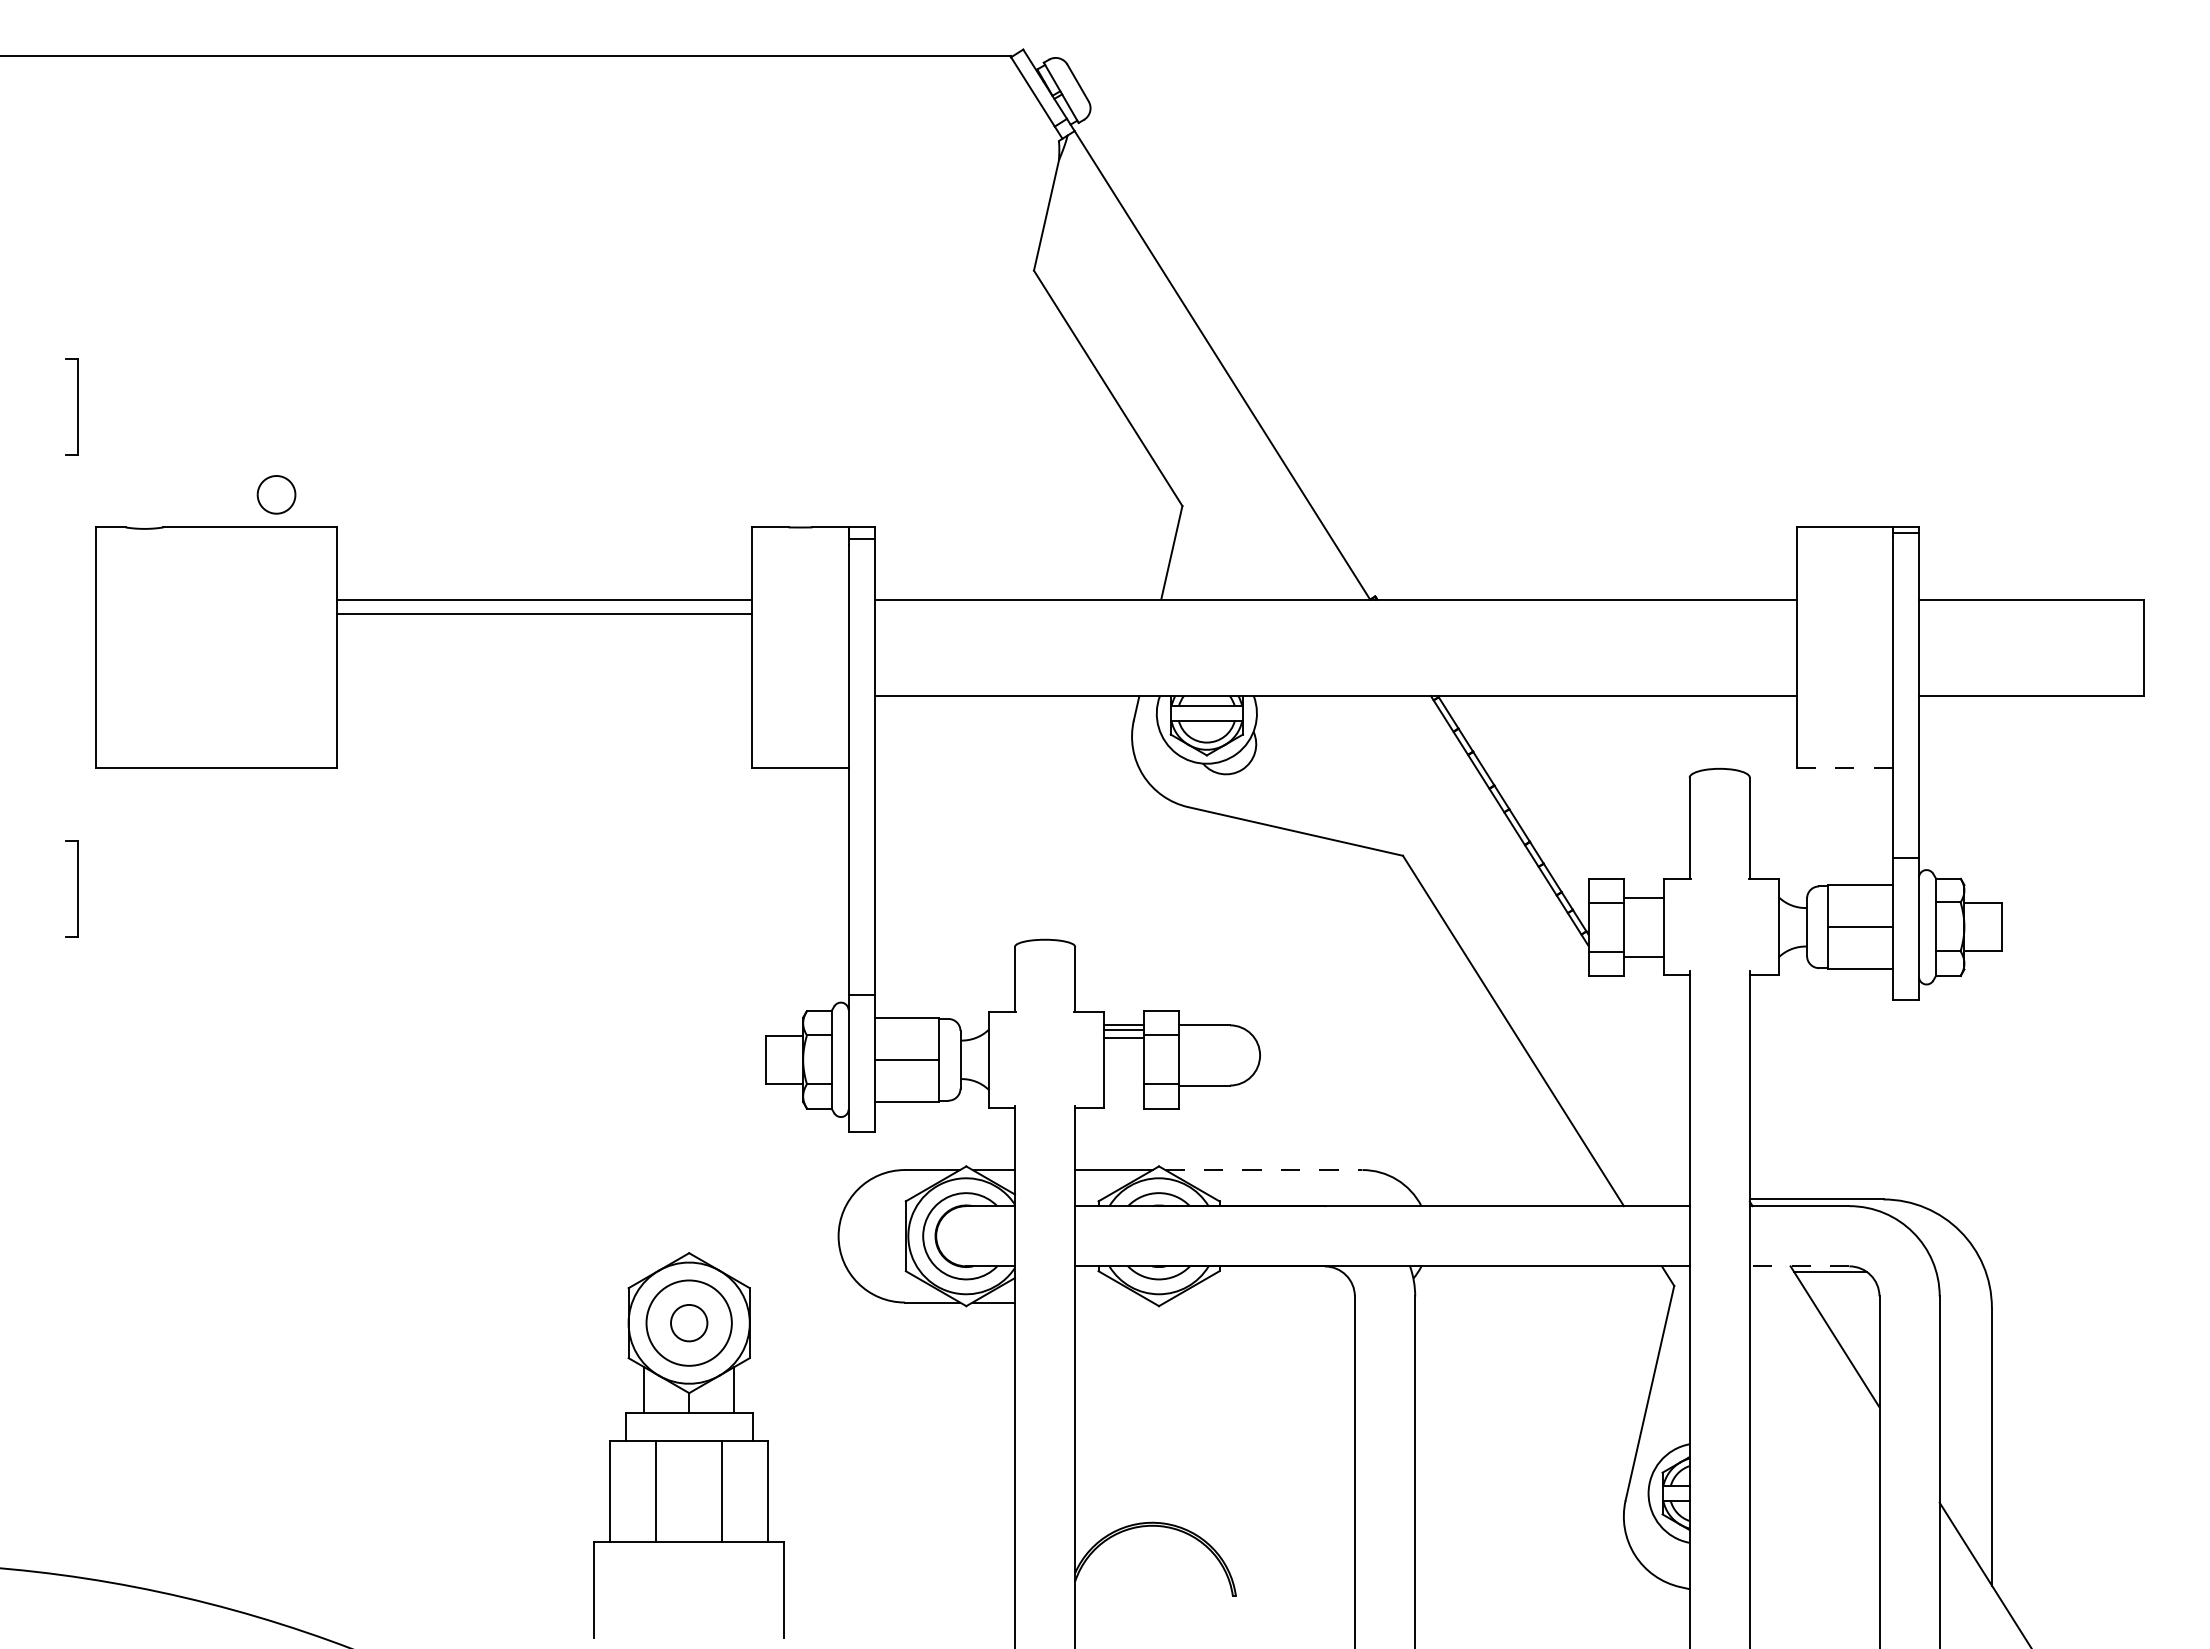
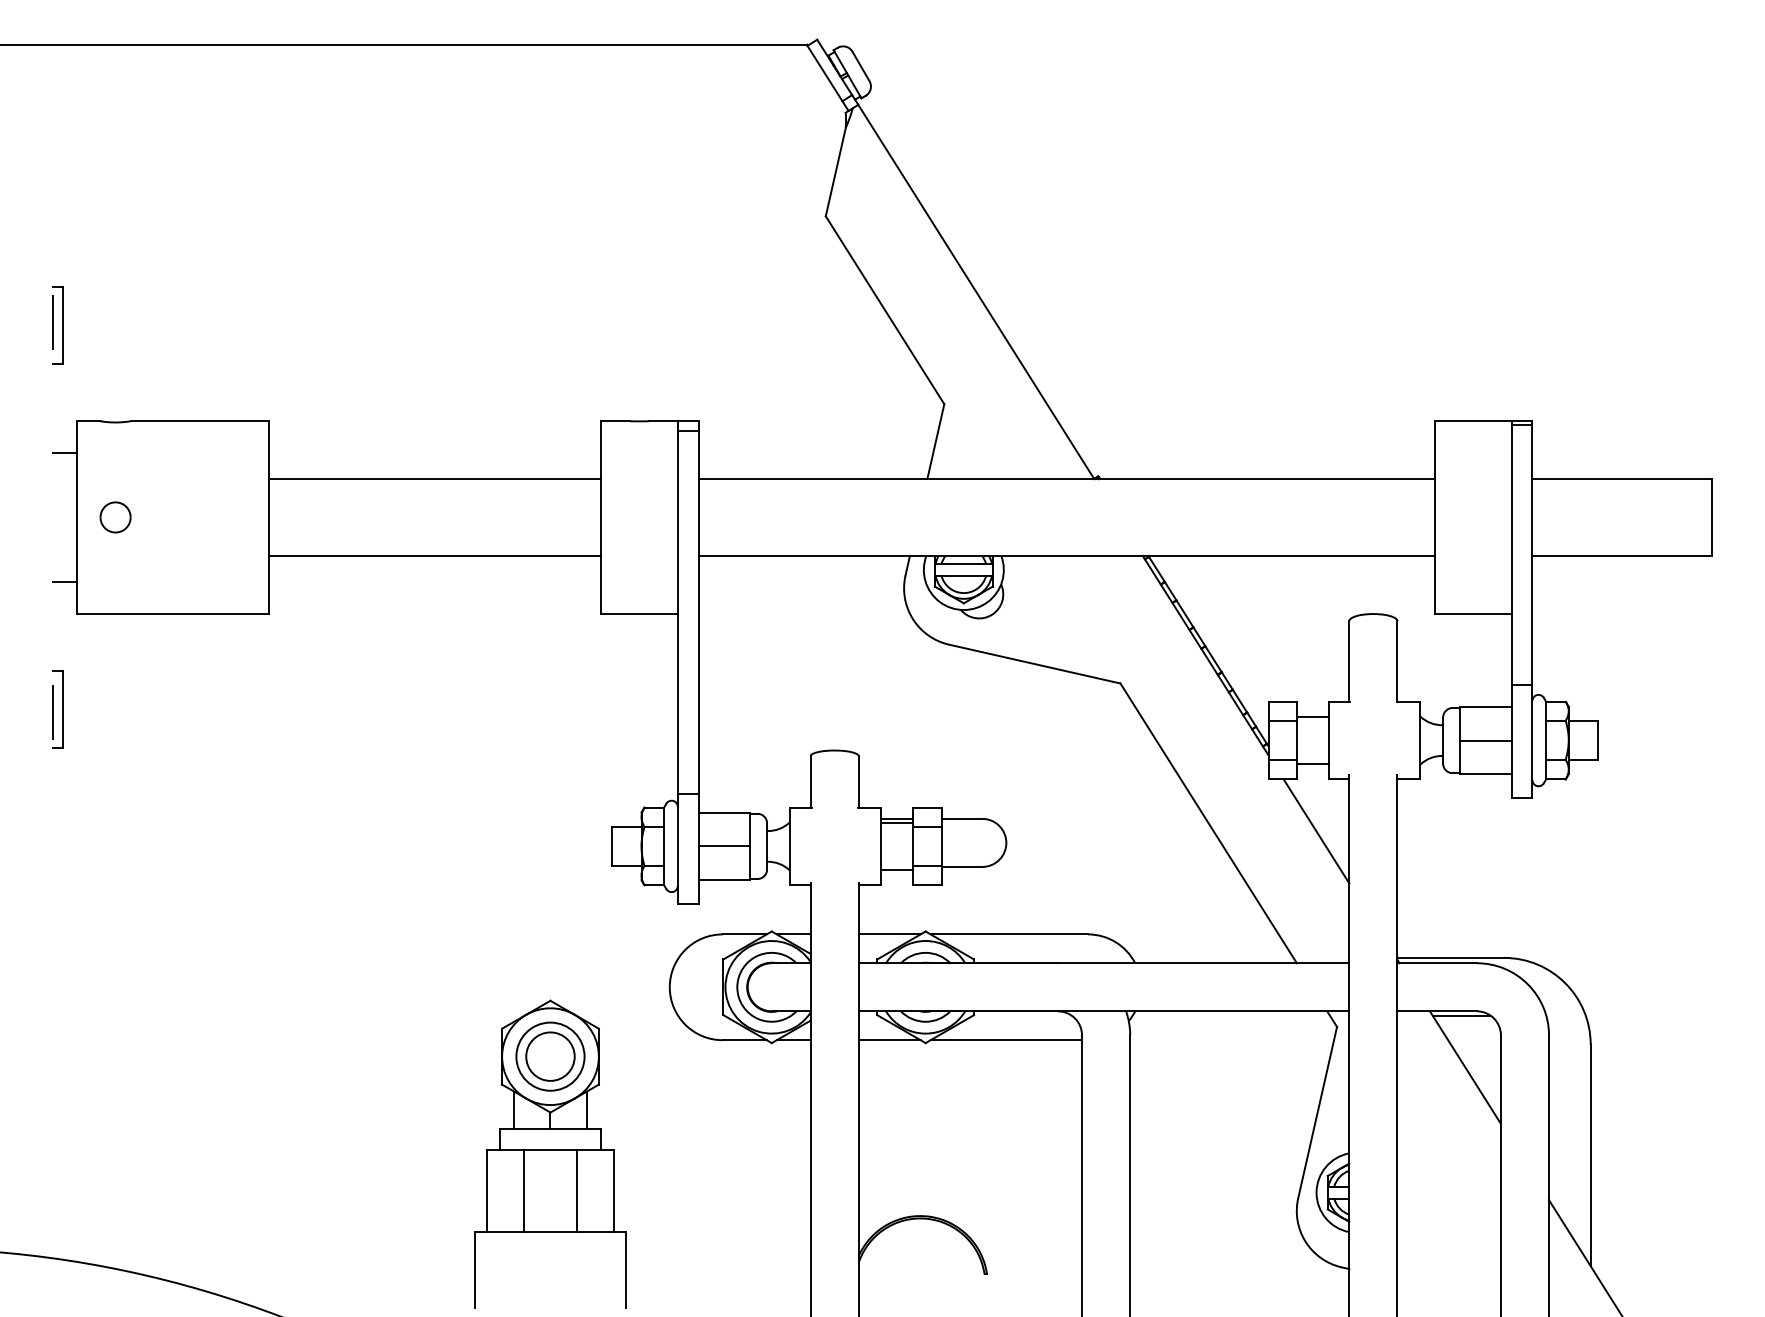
line: (66, 403) -> (53, 322), added
part: (276, 494) -> (115, 517), moved
line: (81, 567) -> (65, 453), added
line: (544, 614) -> (434, 556), moved
line: (81, 728) -> (65, 581), added
line: (1844, 768) -> (1472, 613), dashed -> solid
line: (66, 891) -> (53, 711), added
line: (1123, 1038) -> (897, 870), moved
line: (1648, 1041) -> (1316, 831), added
line: (1263, 1170) -> (1009, 934), dashed -> solid
line: (1799, 1266) -> (1437, 1011), dashed -> solid
line: (1113, 1302) -> (889, 1040), added
line: (1259, 1302) -> (1005, 1040), added
circle: (688, 1322) -> (549, 1056), size x1.67

